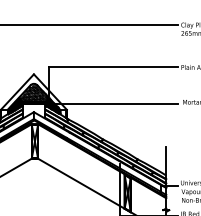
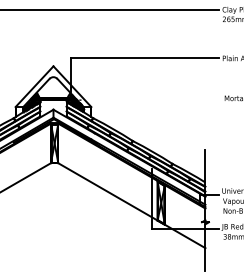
hatch: (33, 92) -> (53, 87), removed
line: (115, 104) -> (147, 100), removed

